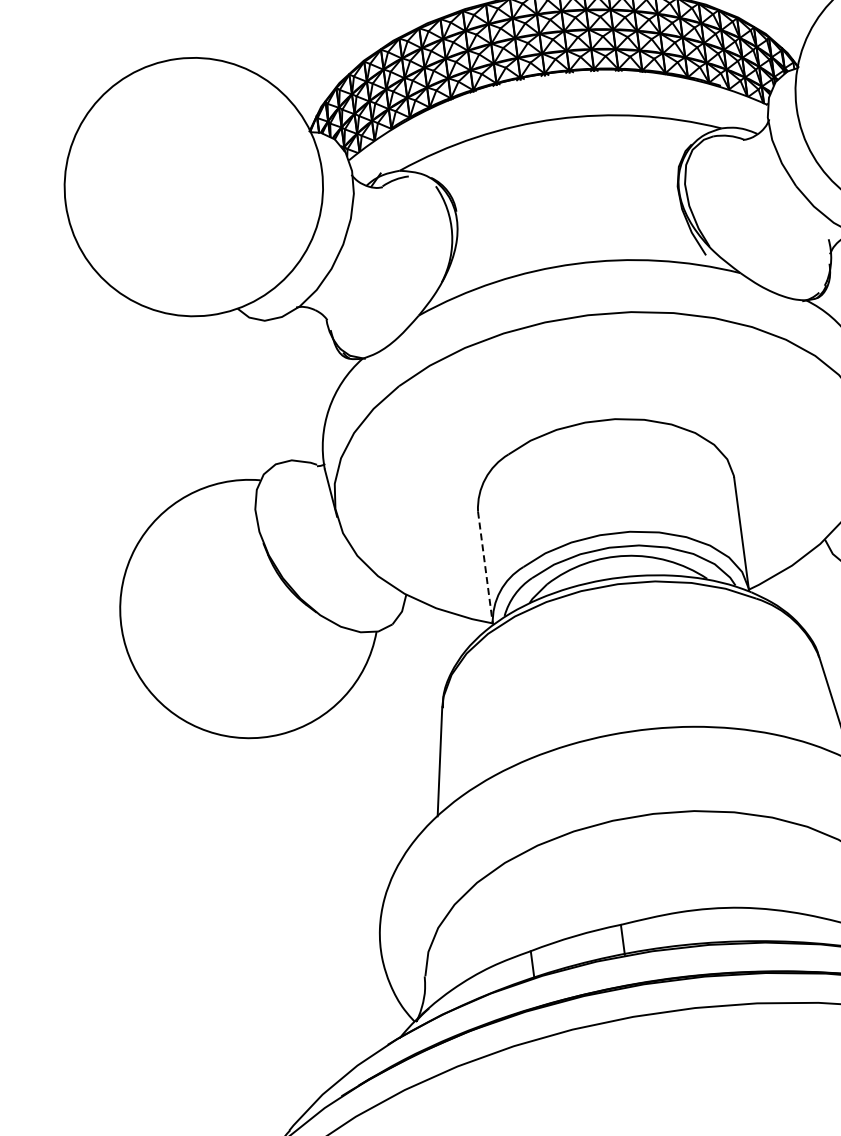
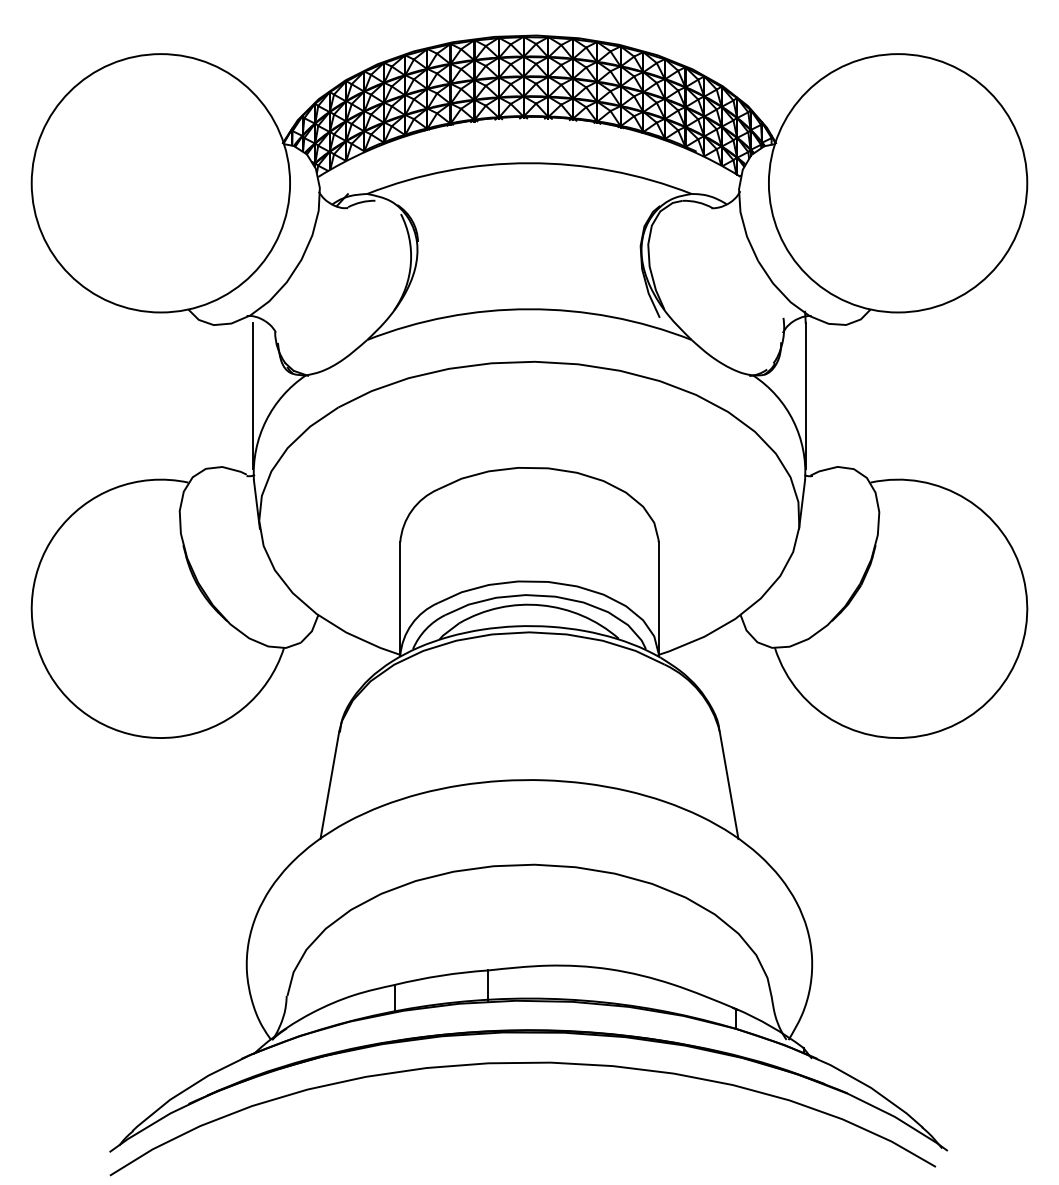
line: (313, 386) -> (253, 396), added
line: (485, 567) -> (400, 598), dashed -> solid

